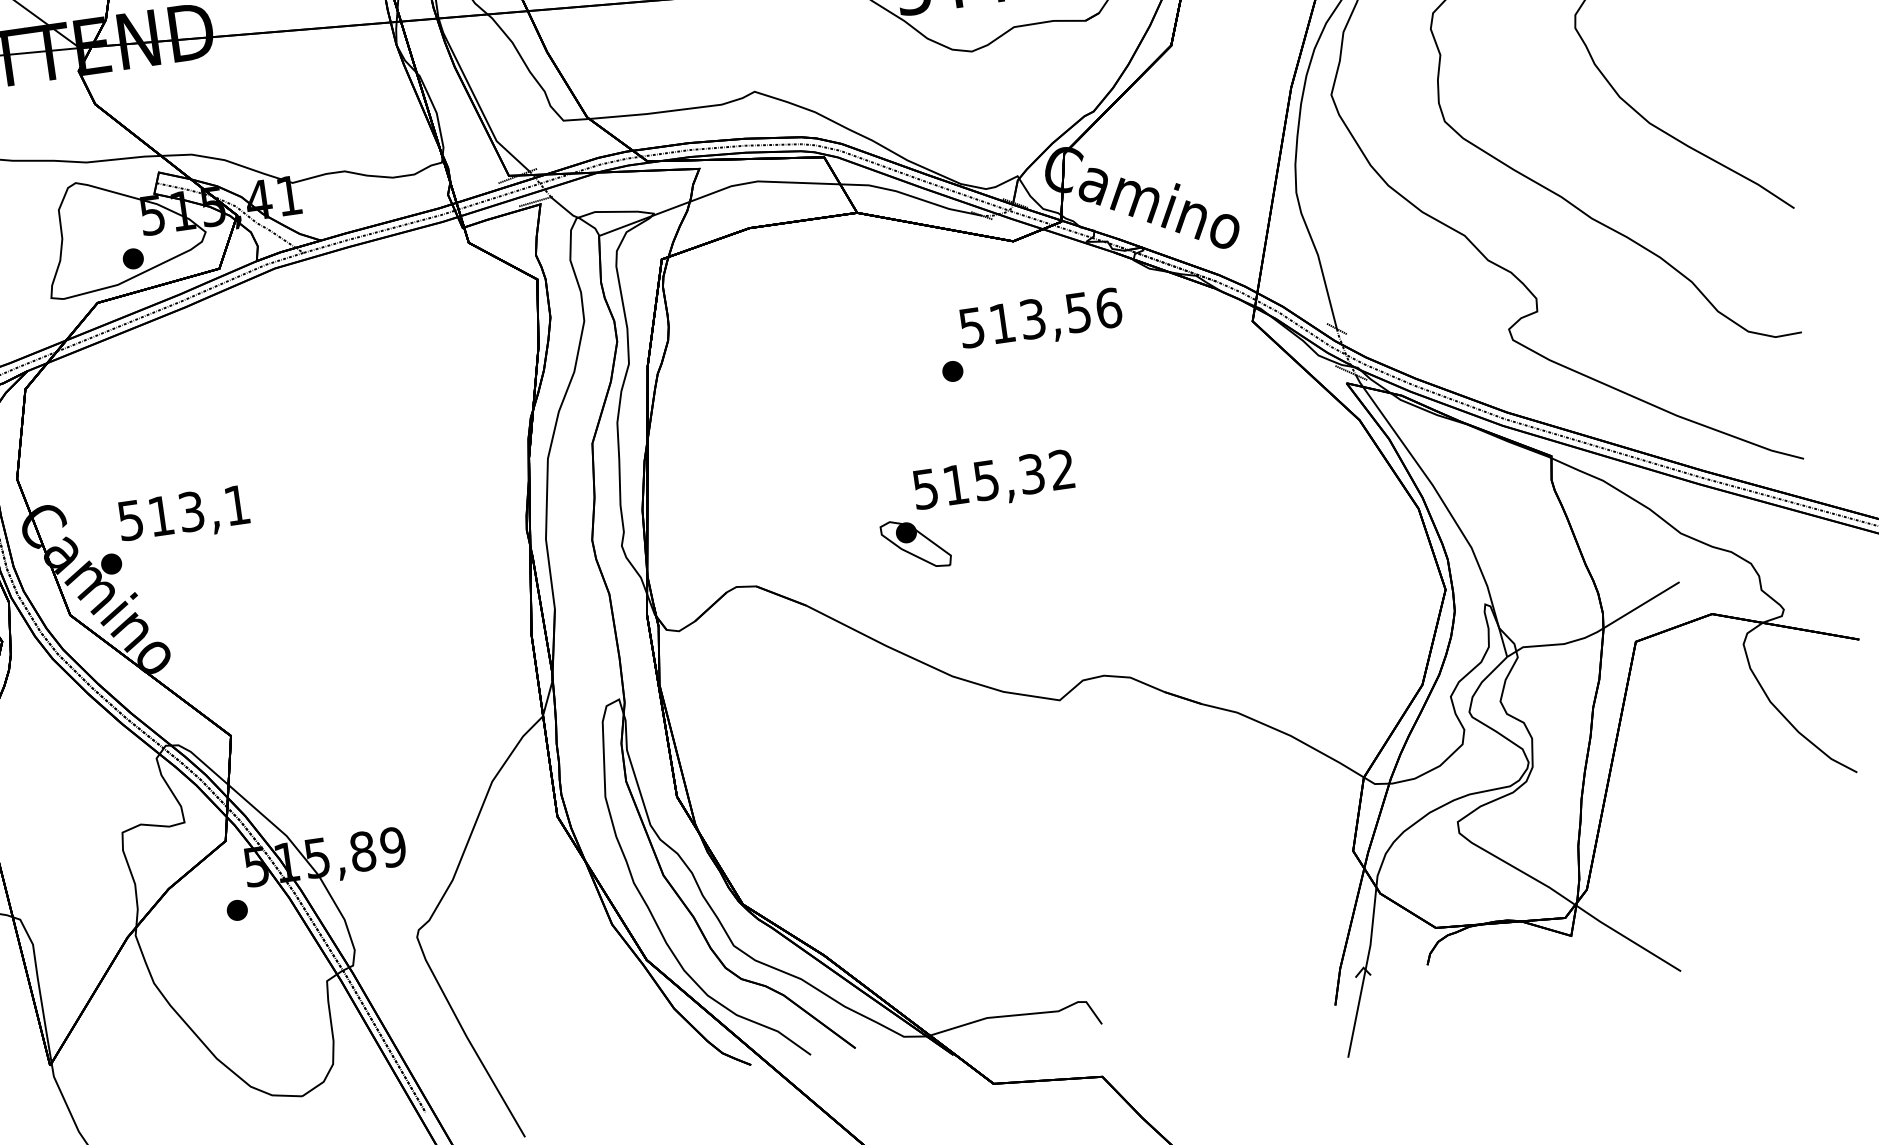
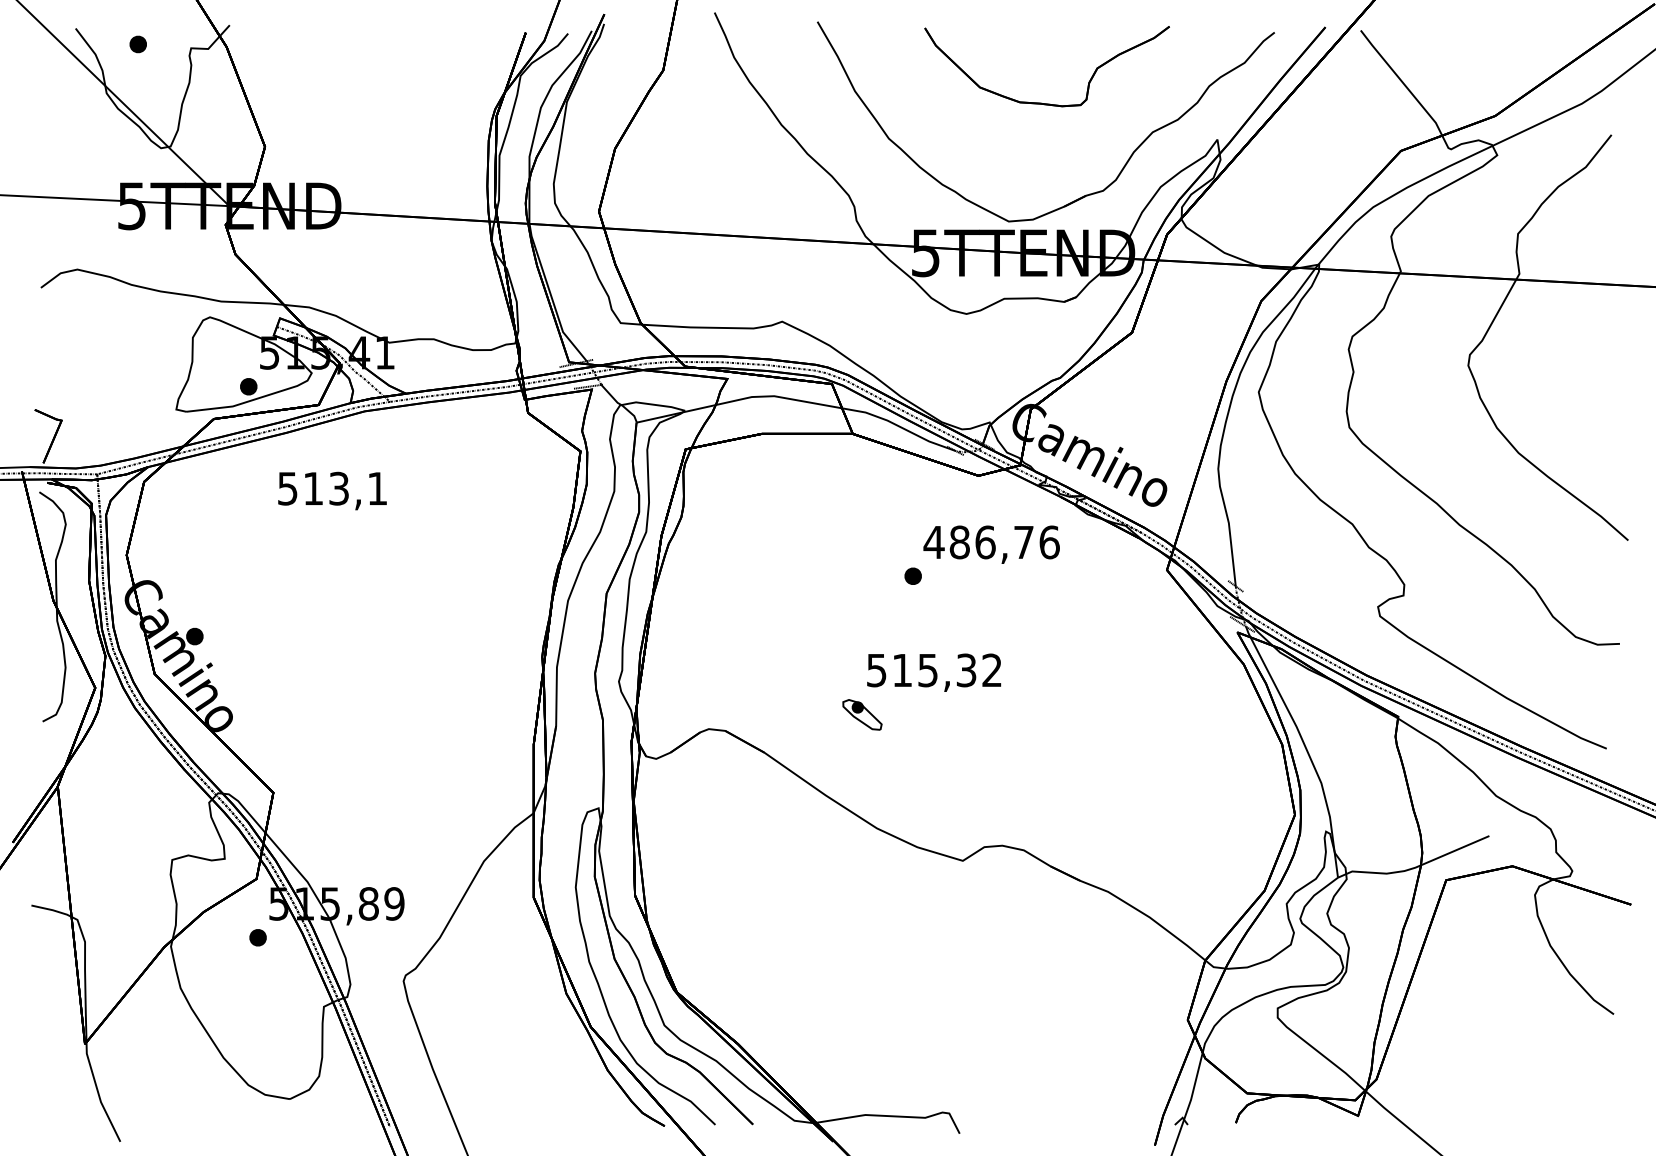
text: (1024, 320) -> (978, 542), 513,56 -> 486,76
text: (184, 514) -> (332, 490), moved
part: (916, 543) -> (862, 714), size x0.7

